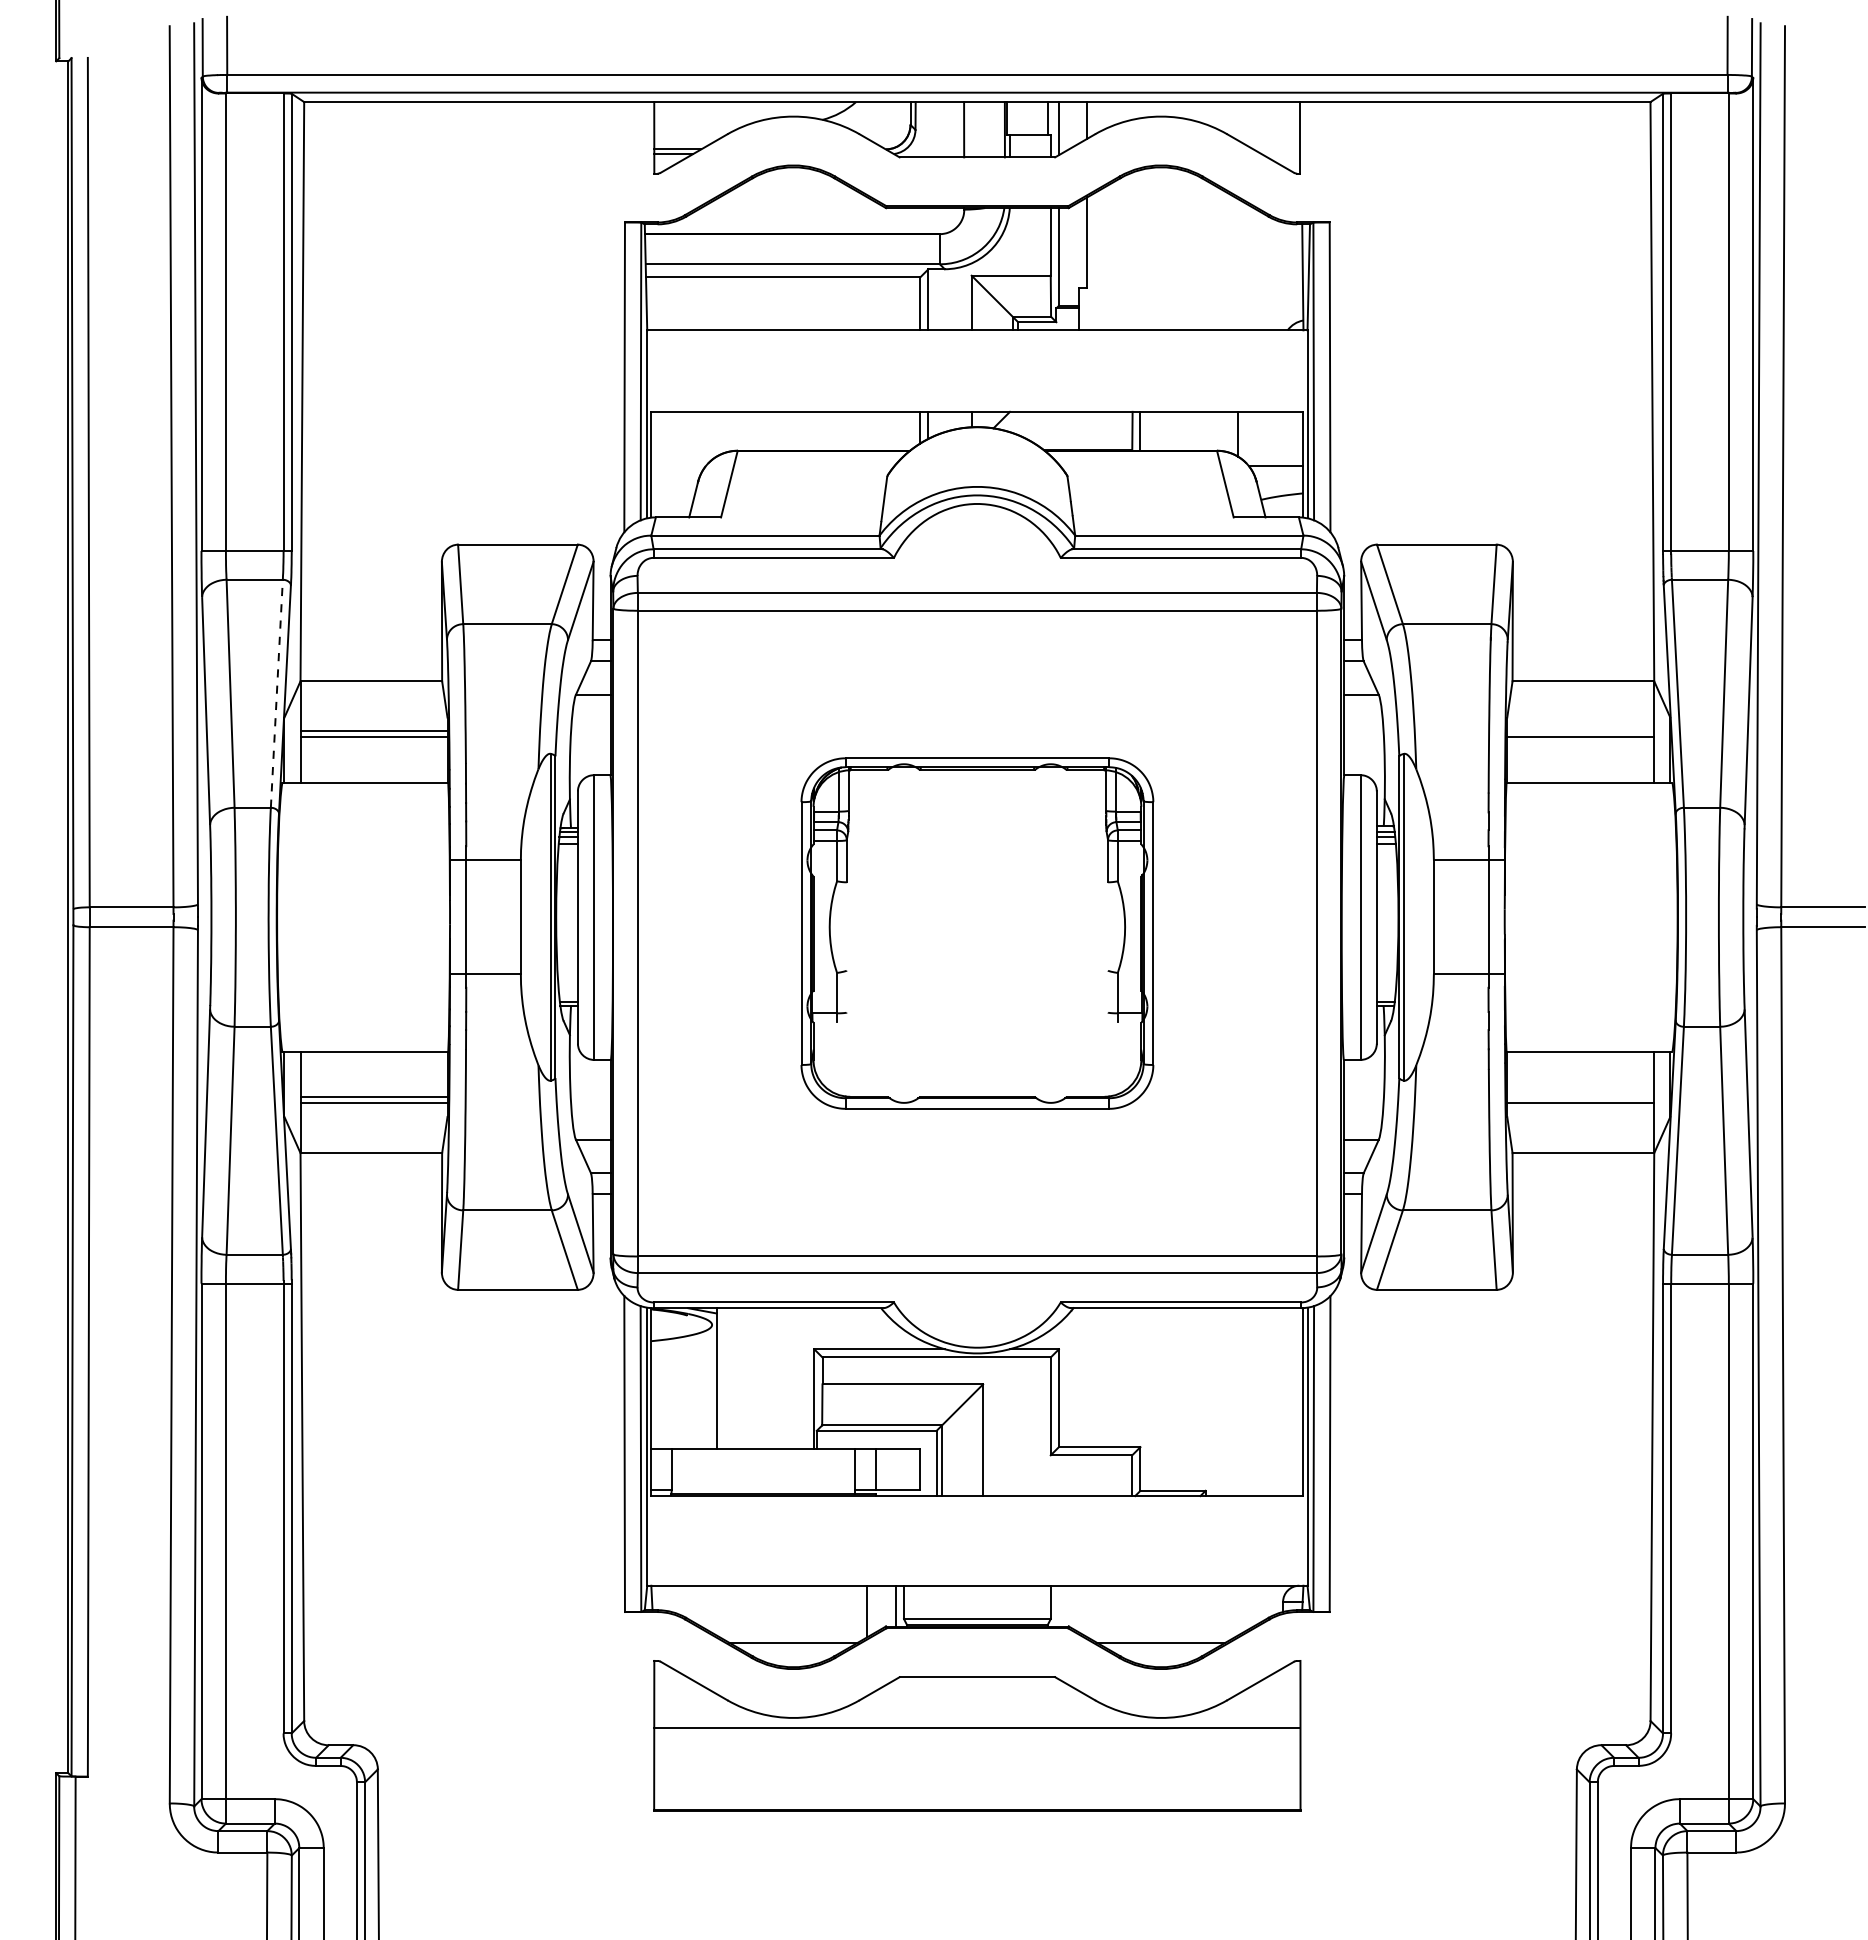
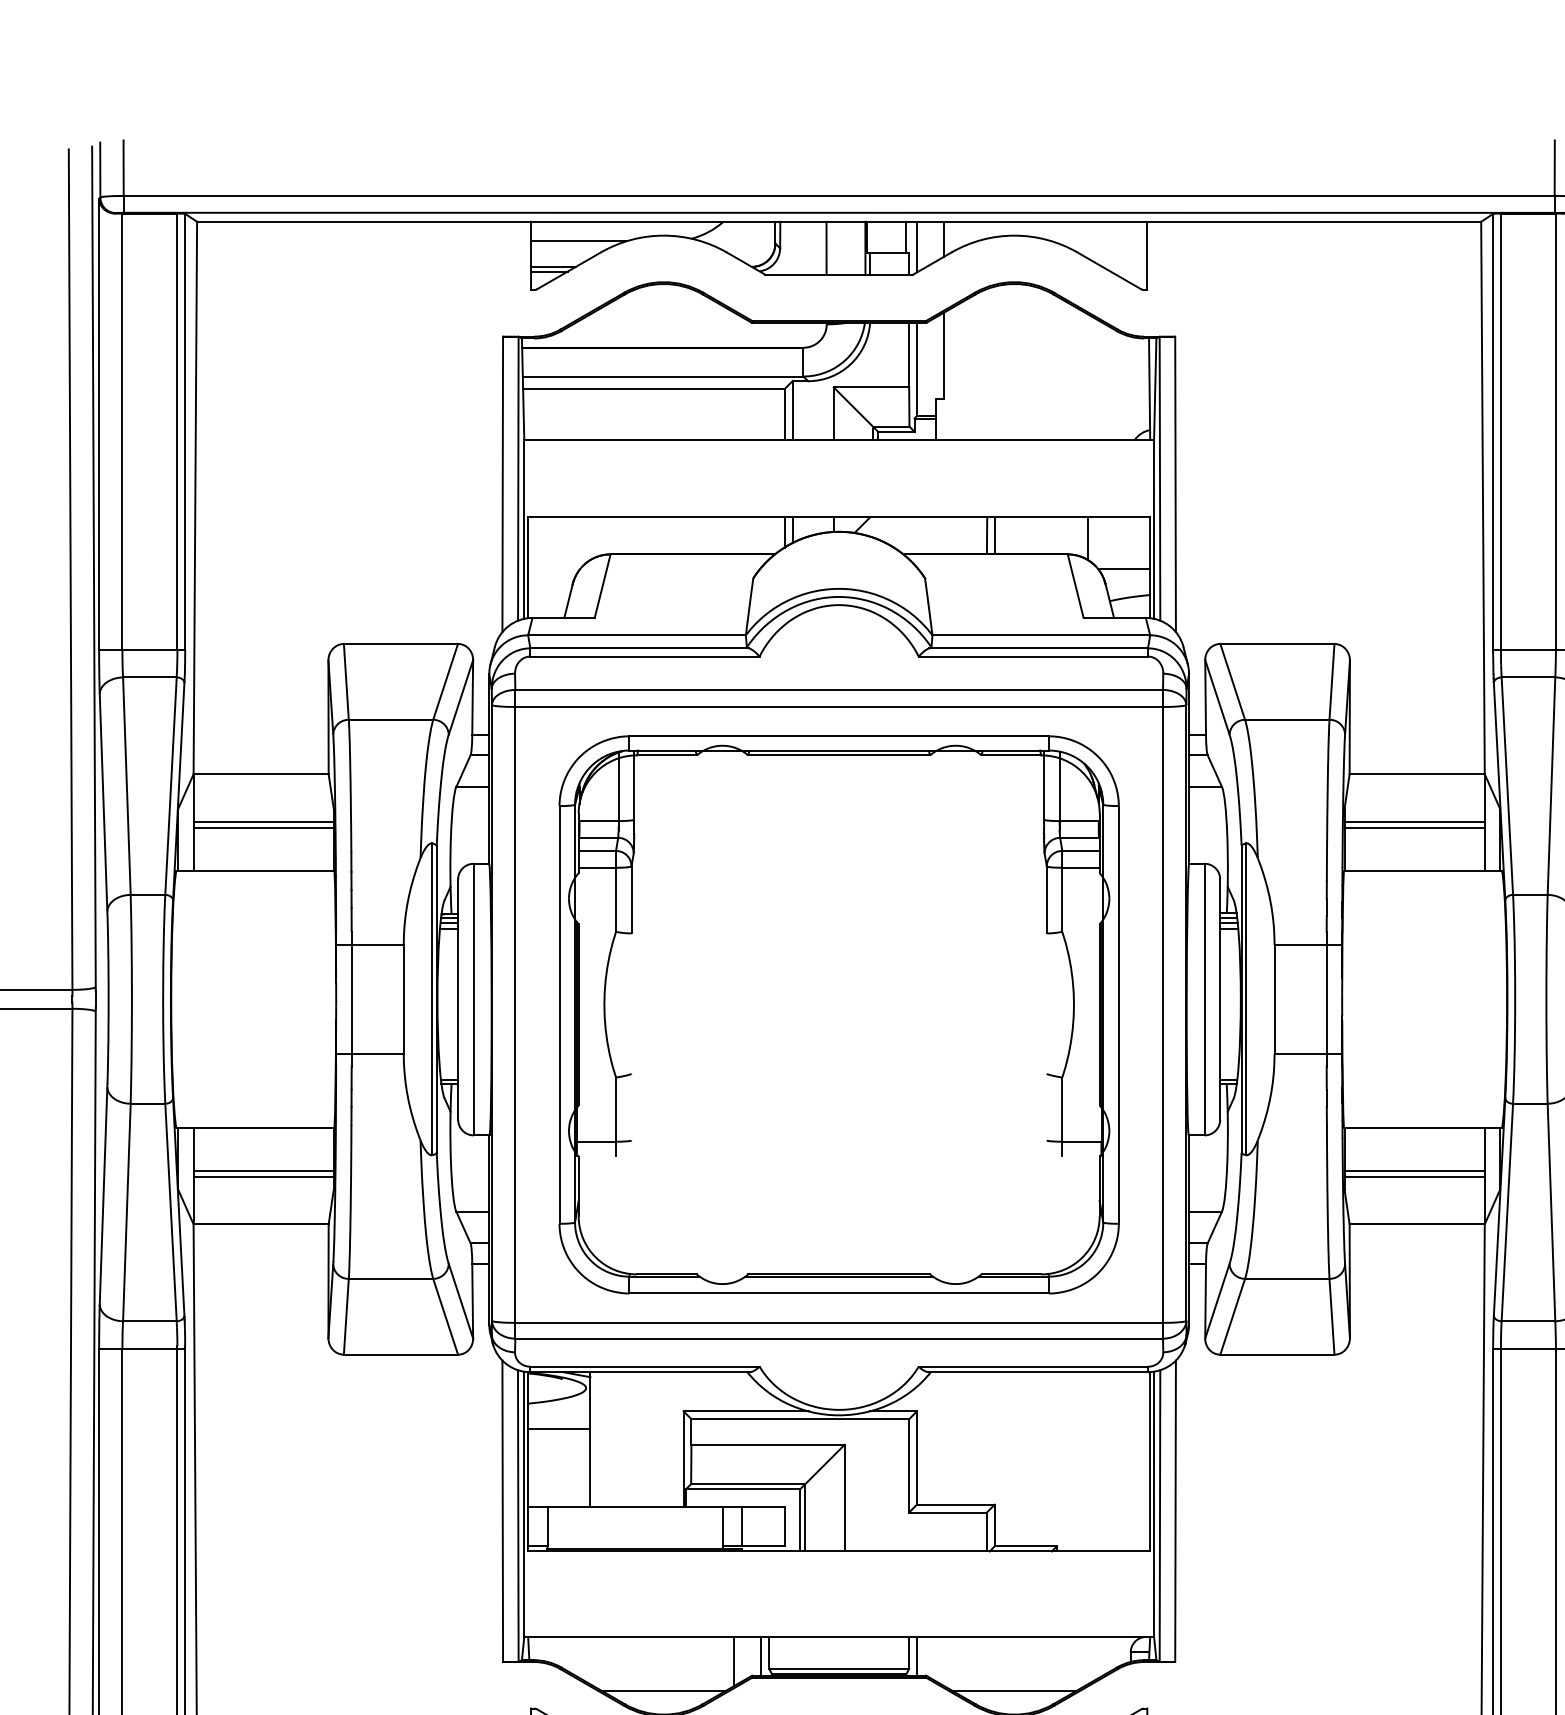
line: (704, 122) -> (578, 241), added
line: (276, 693) -> (170, 785), dashed -> solid
line: (1580, 731) -> (1414, 822), added
part: (977, 933) -> (839, 1014), size x1.67
line: (1580, 1097) -> (1414, 1171), added
line: (683, 1368) -> (558, 1429), added
line: (1058, 1605) -> (916, 1655), added

